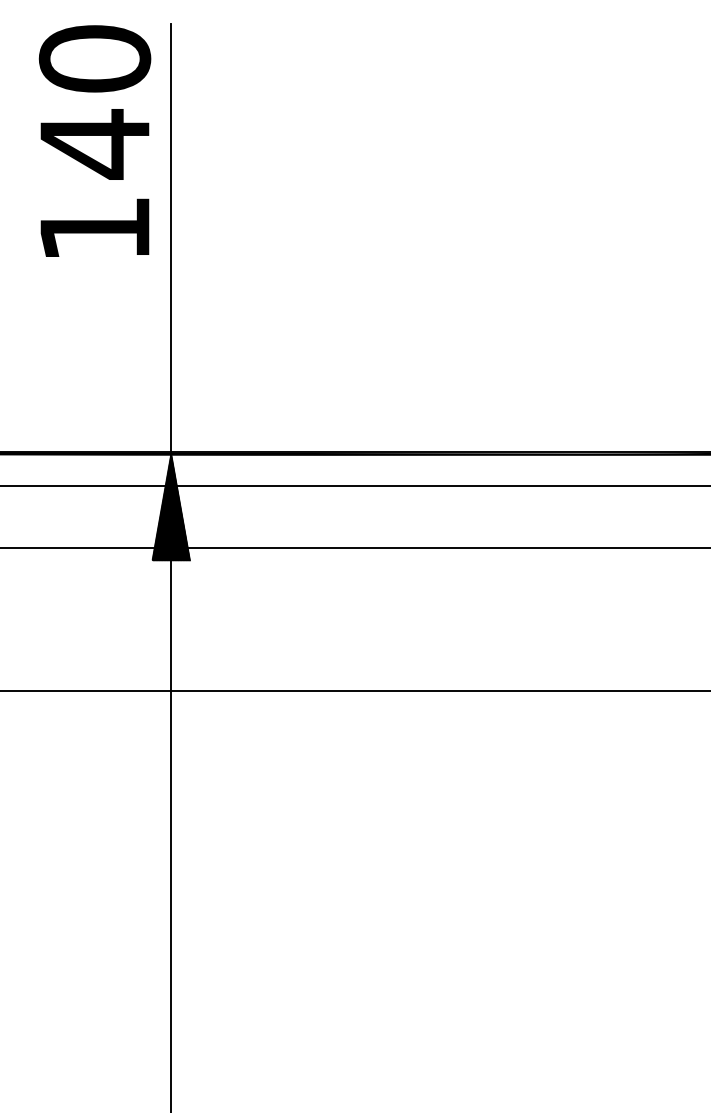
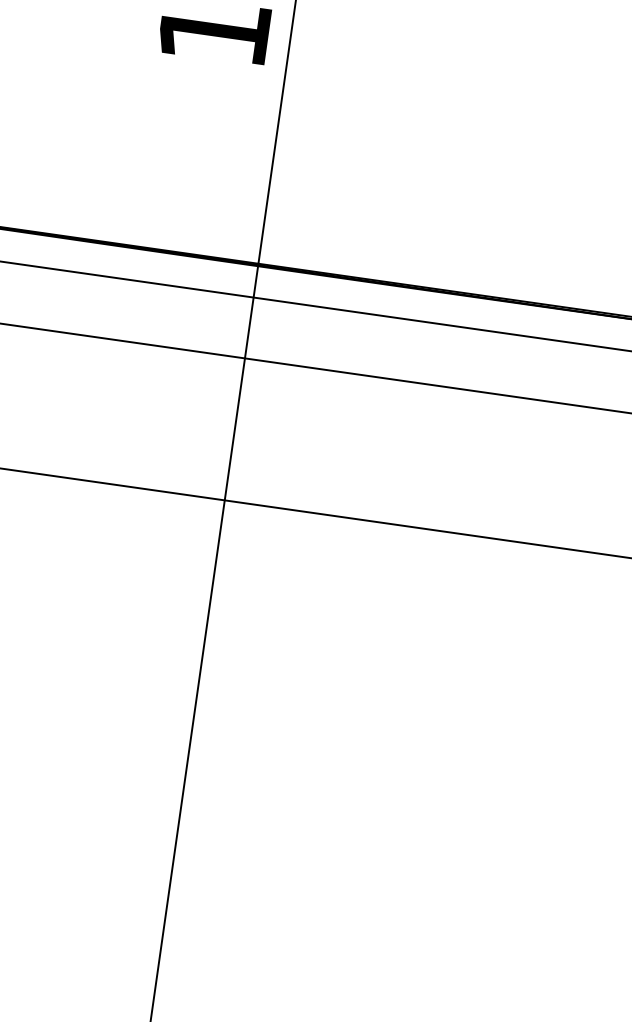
hatch: (171, 506) -> (250, 317), removed

